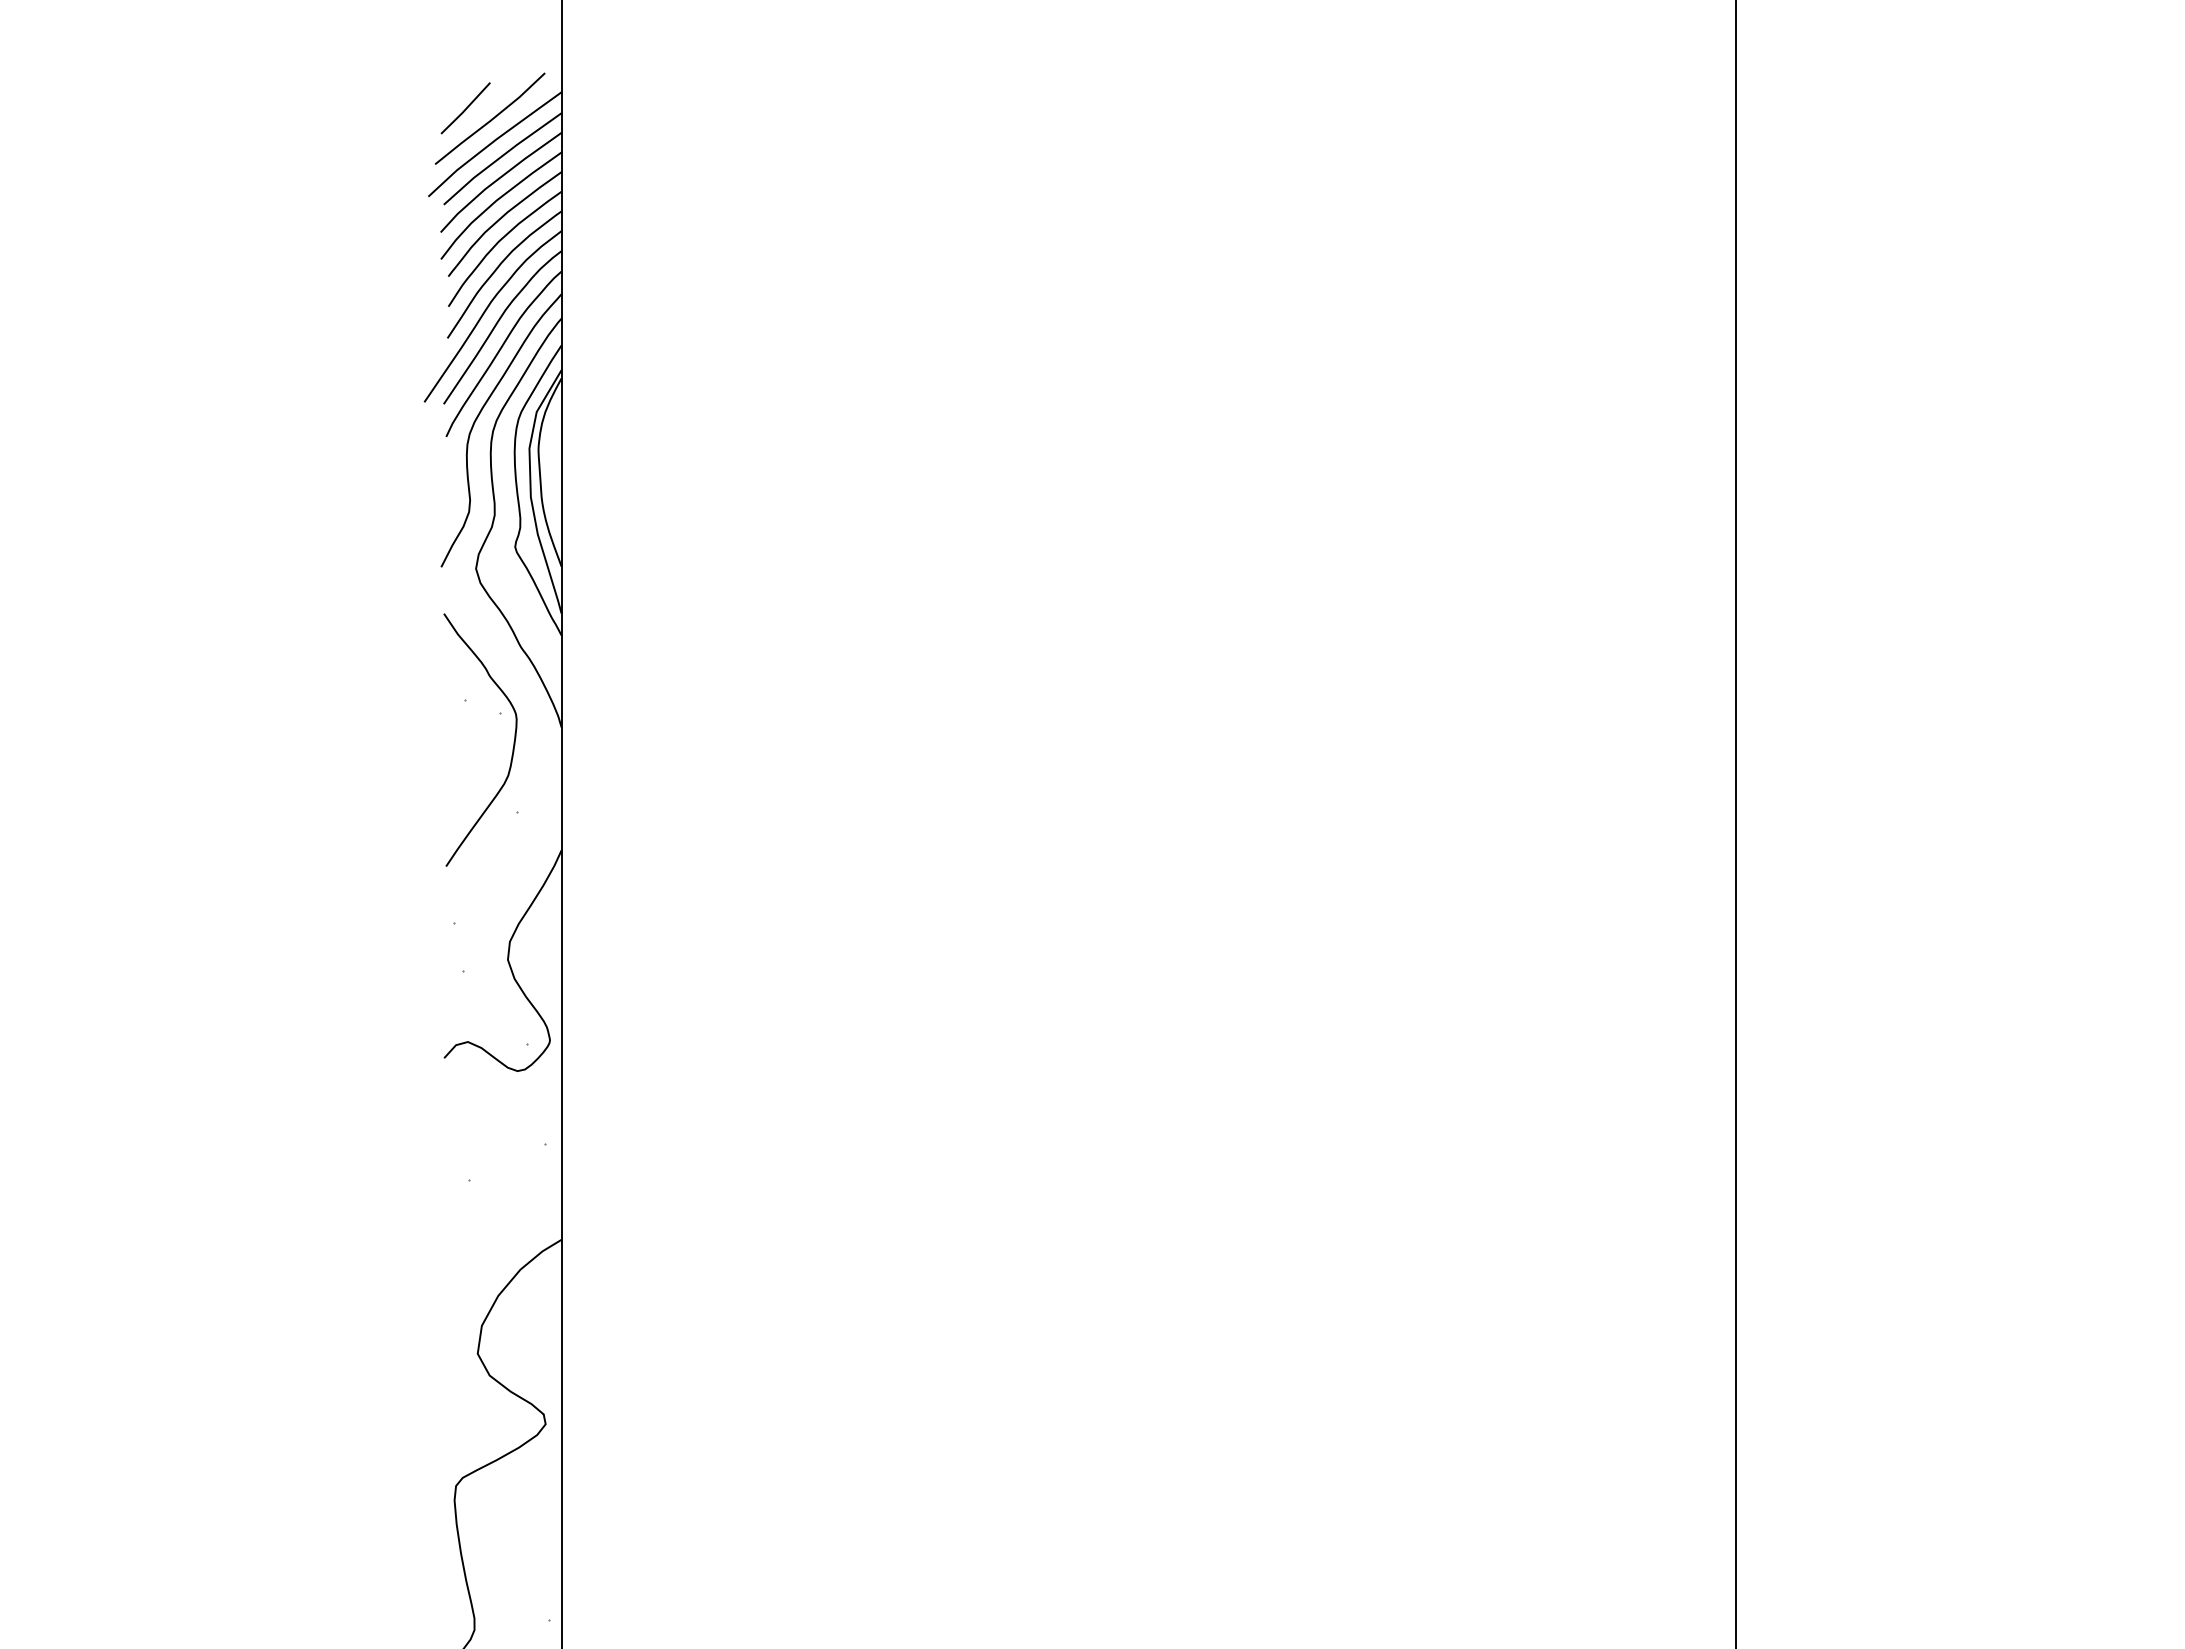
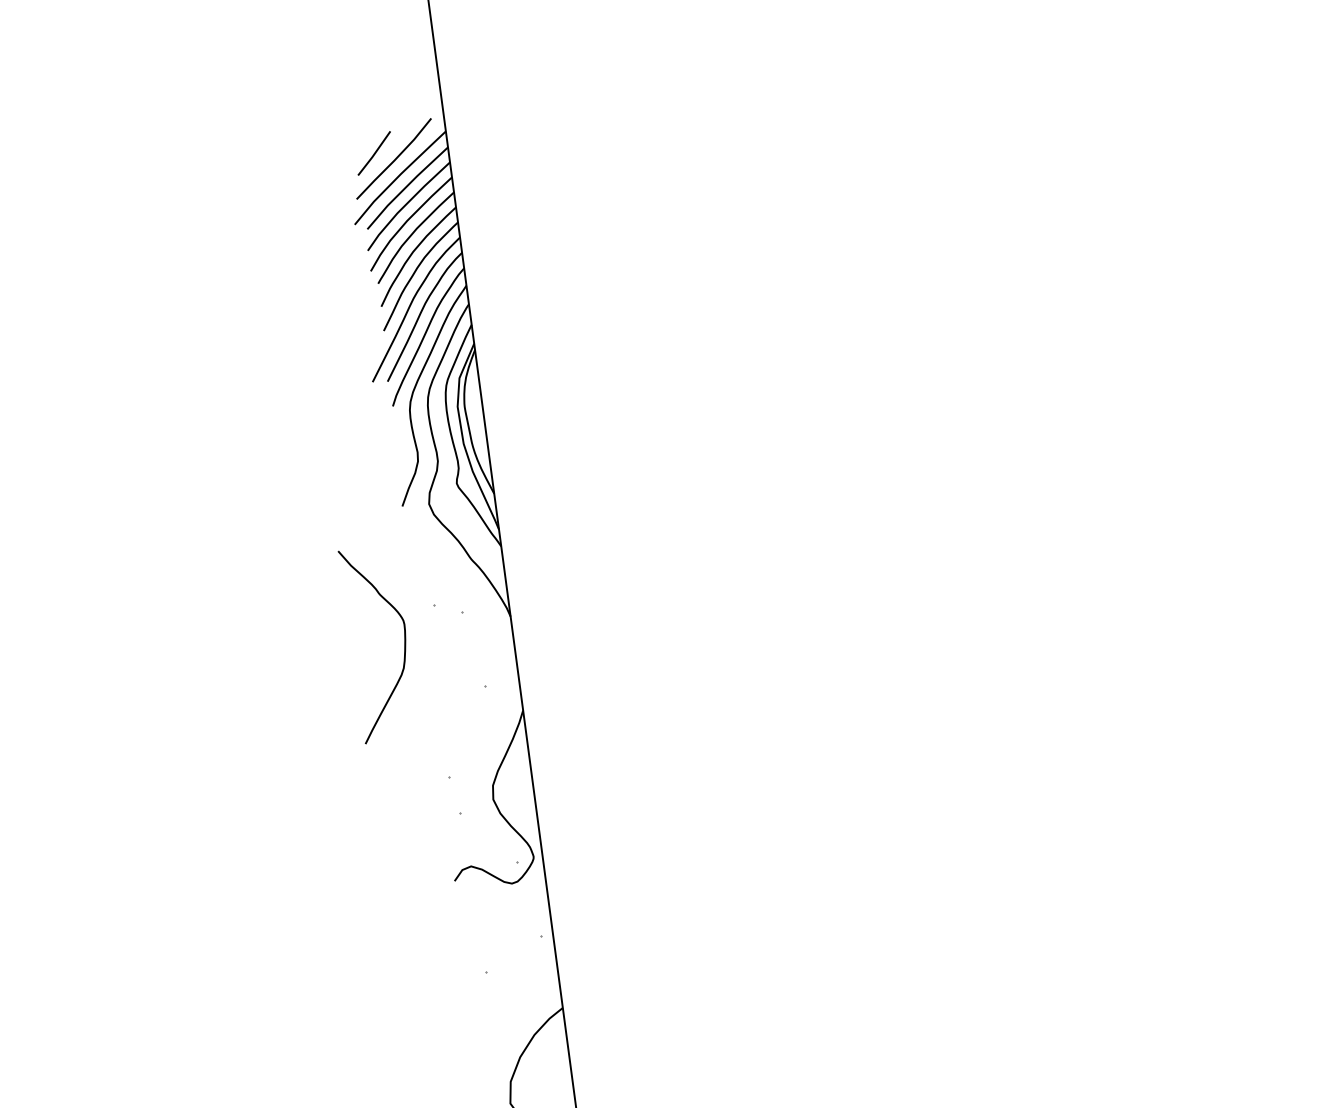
curve: (513, 741) -> (404, 641), moved

